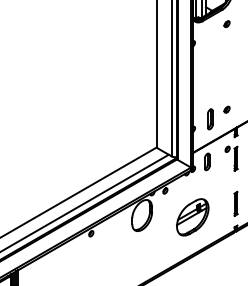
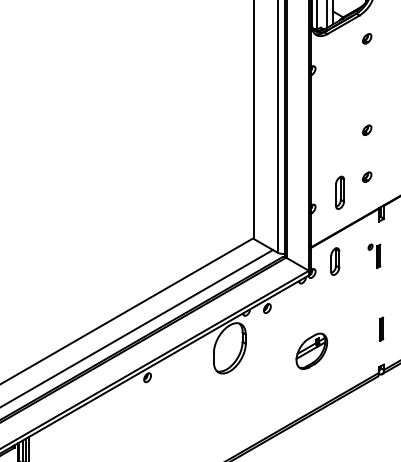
part: (226, 80) -> (366, 129), added
part: (231, 158) -> (374, 256), size x0.6
part: (235, 203) -> (380, 328), size x0.6
part: (192, 217) -> (311, 351), size x0.6

